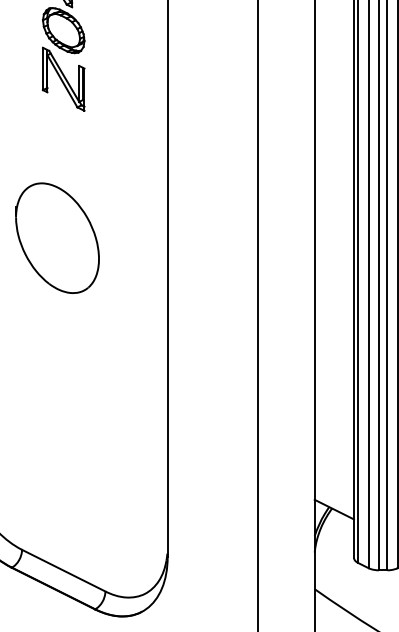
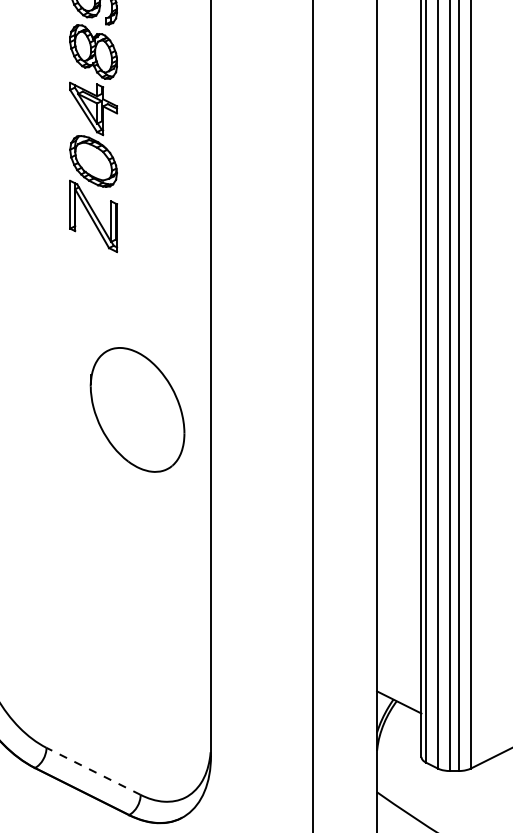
part: (57, 237) -> (137, 409), moved
line: (63, 570) -> (93, 771), solid -> dashed

